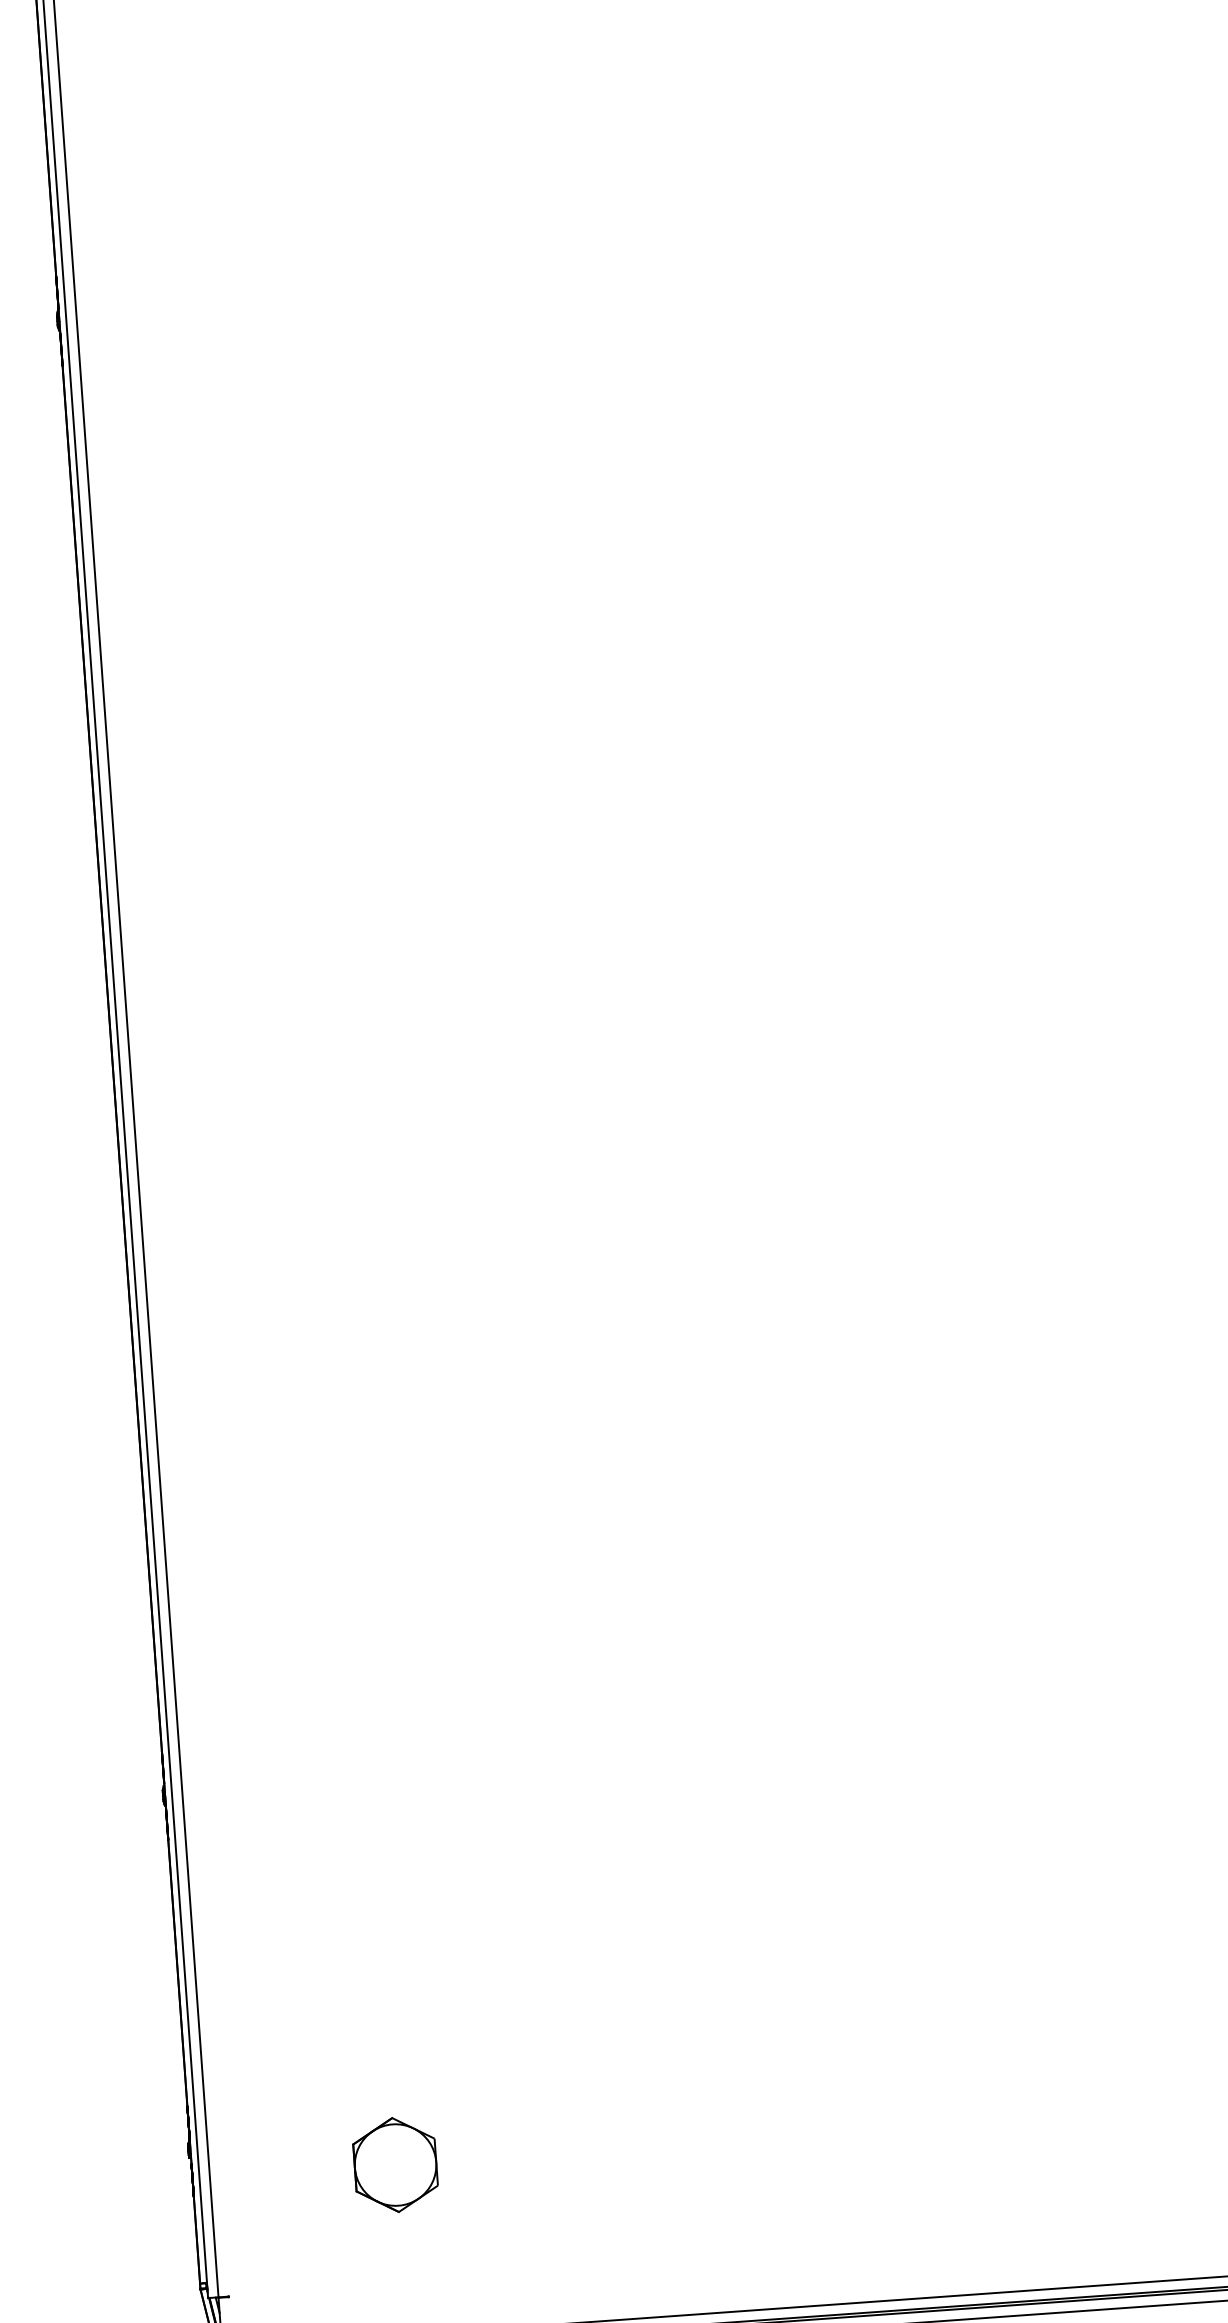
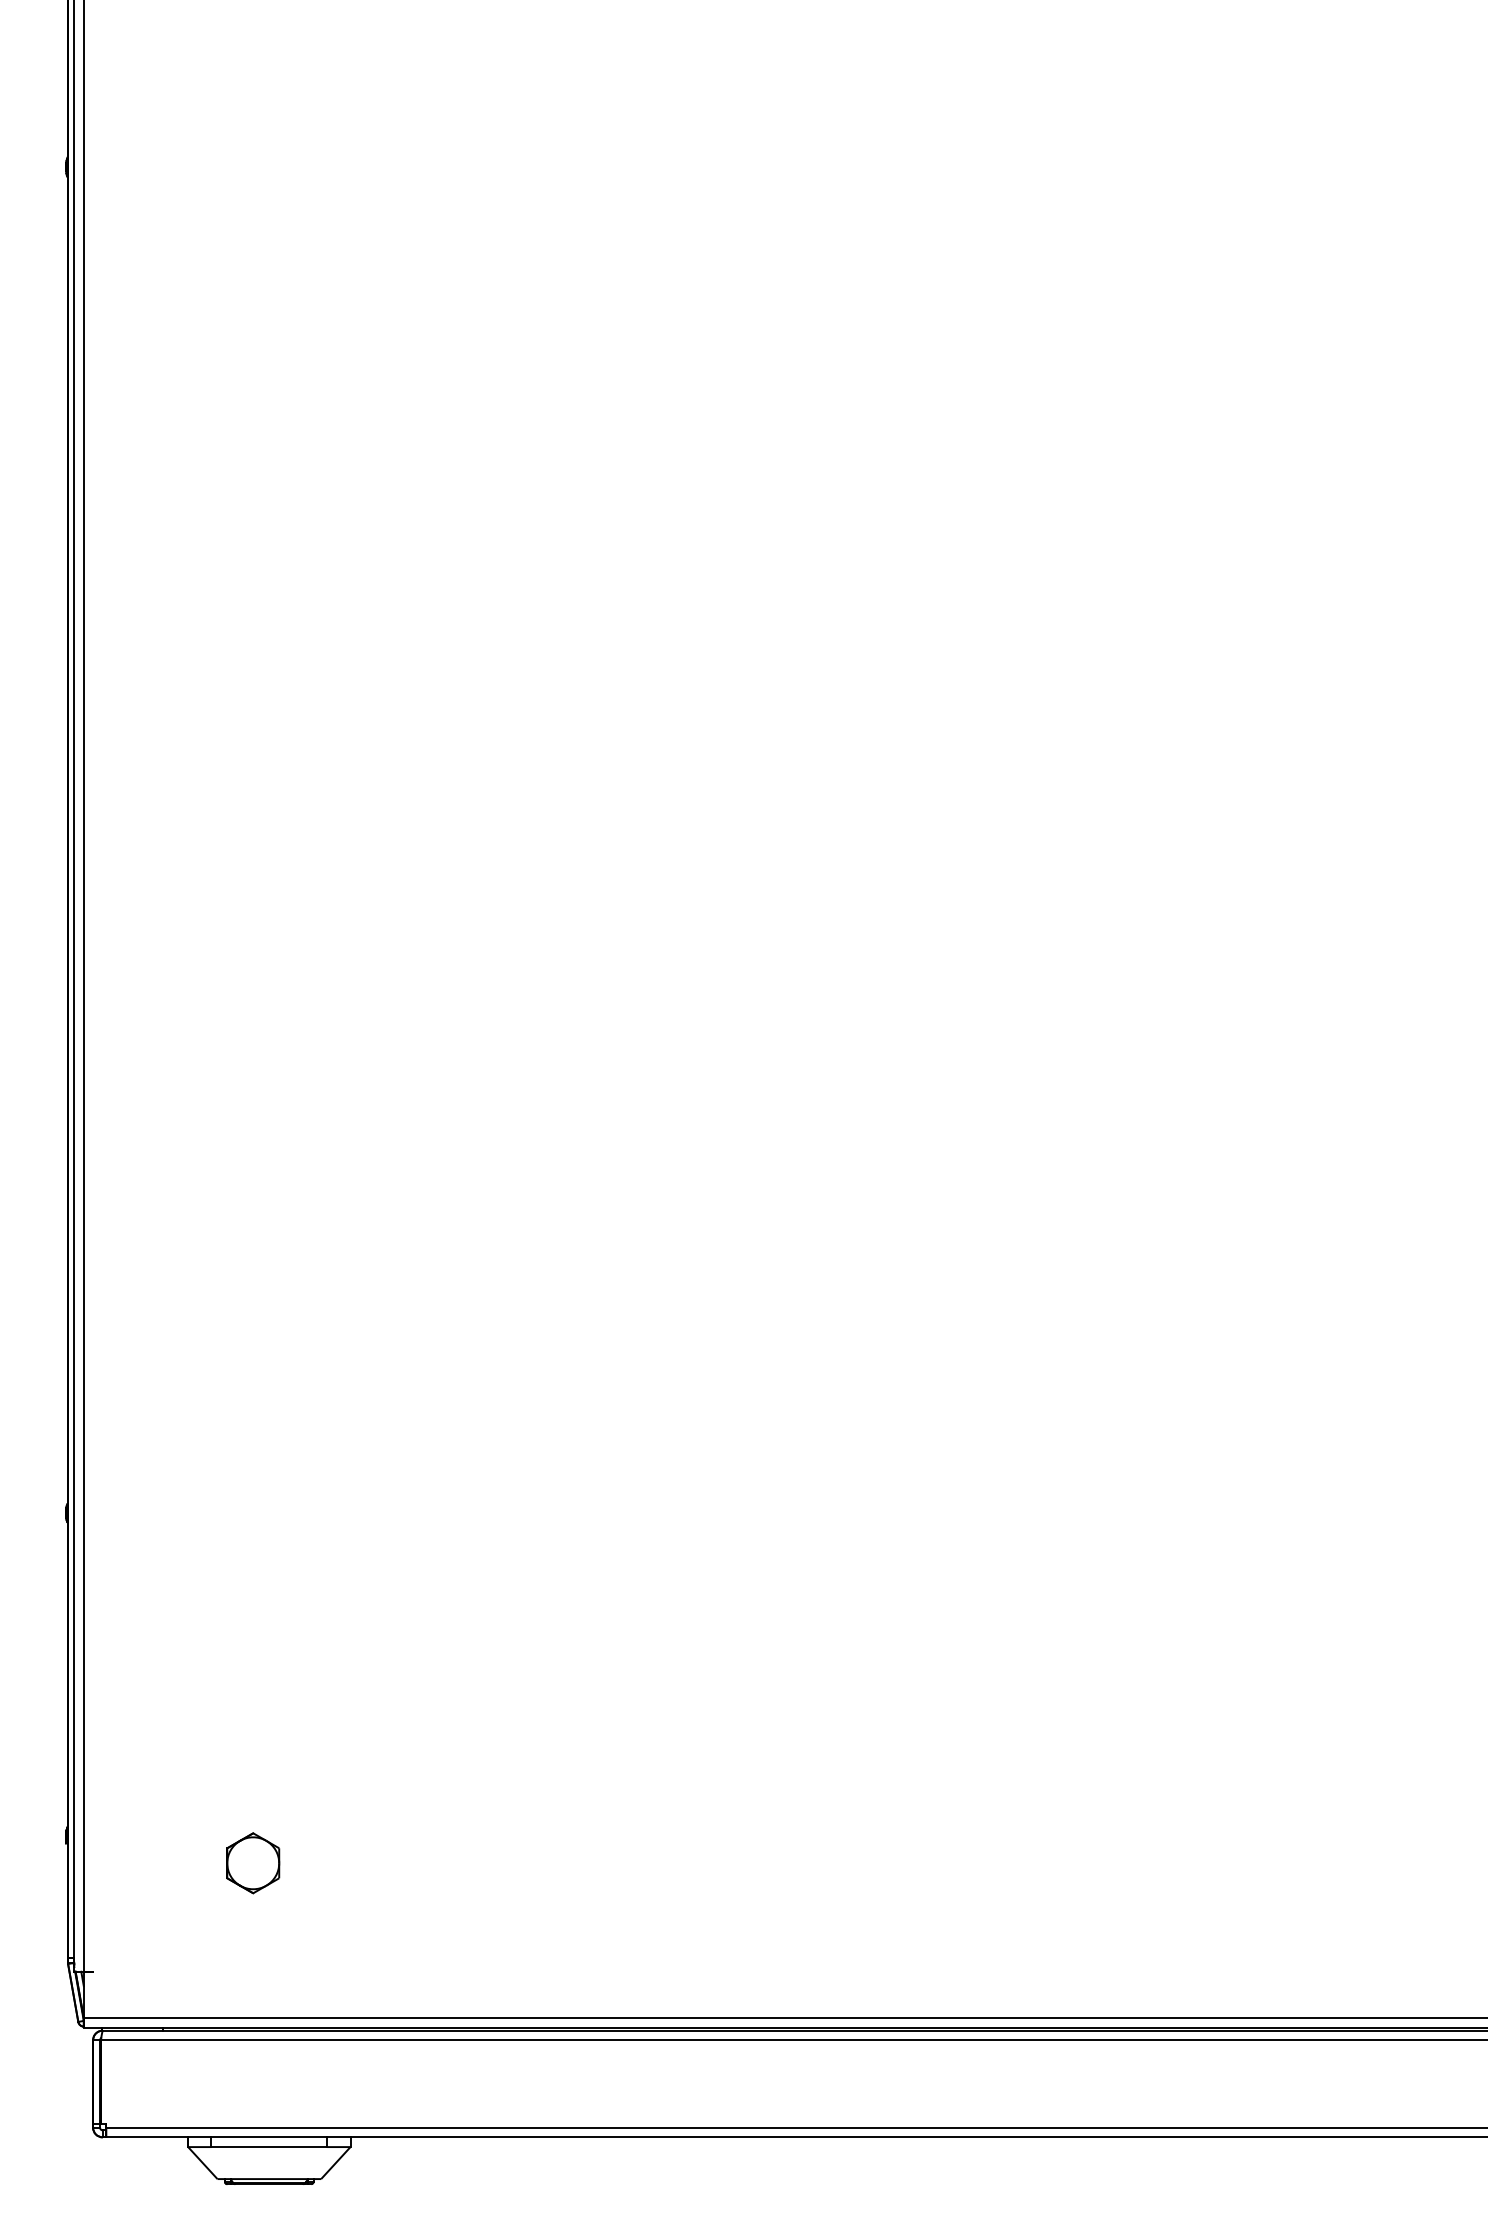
part: (396, 2165) -> (253, 1863), size x0.7

